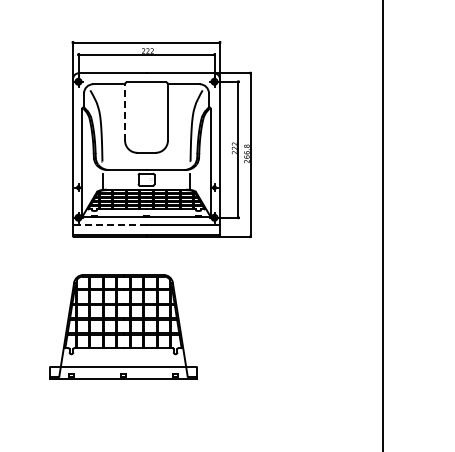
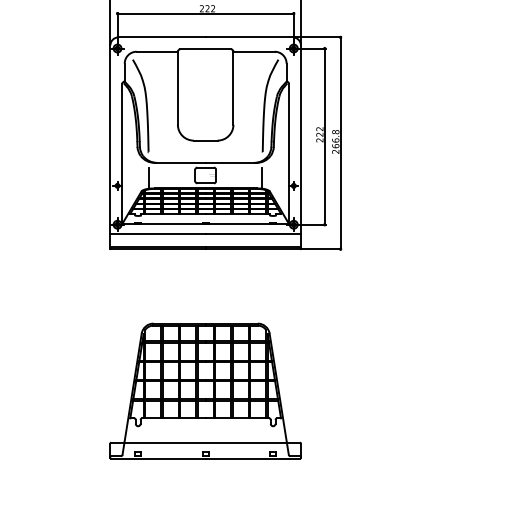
line: (125, 111) -> (178, 87), dashed -> solid
line: (109, 224) -> (157, 233), dashed -> solid
part: (123, 326) -> (205, 390), moved

